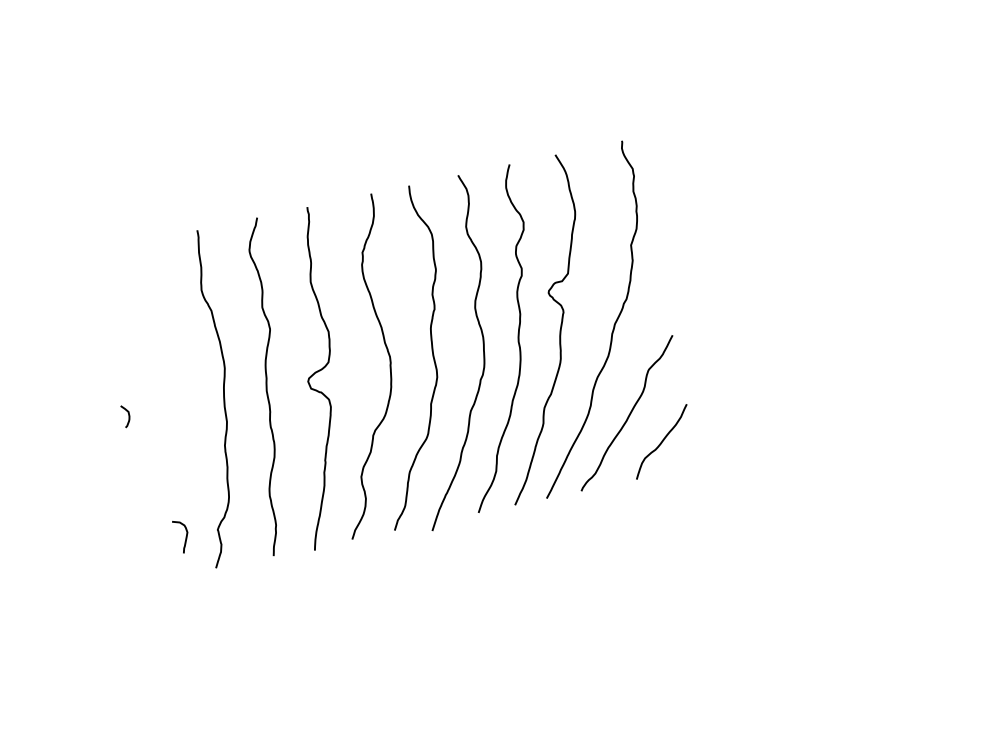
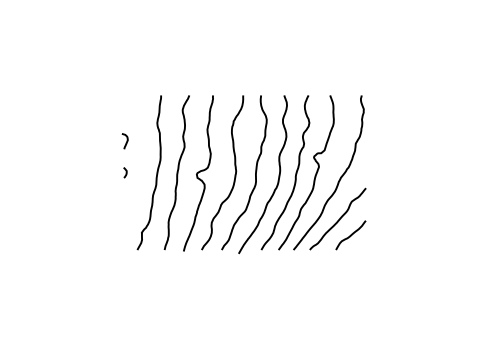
curve: (126, 415) -> (125, 172), moved
curve: (183, 538) -> (125, 142), moved

